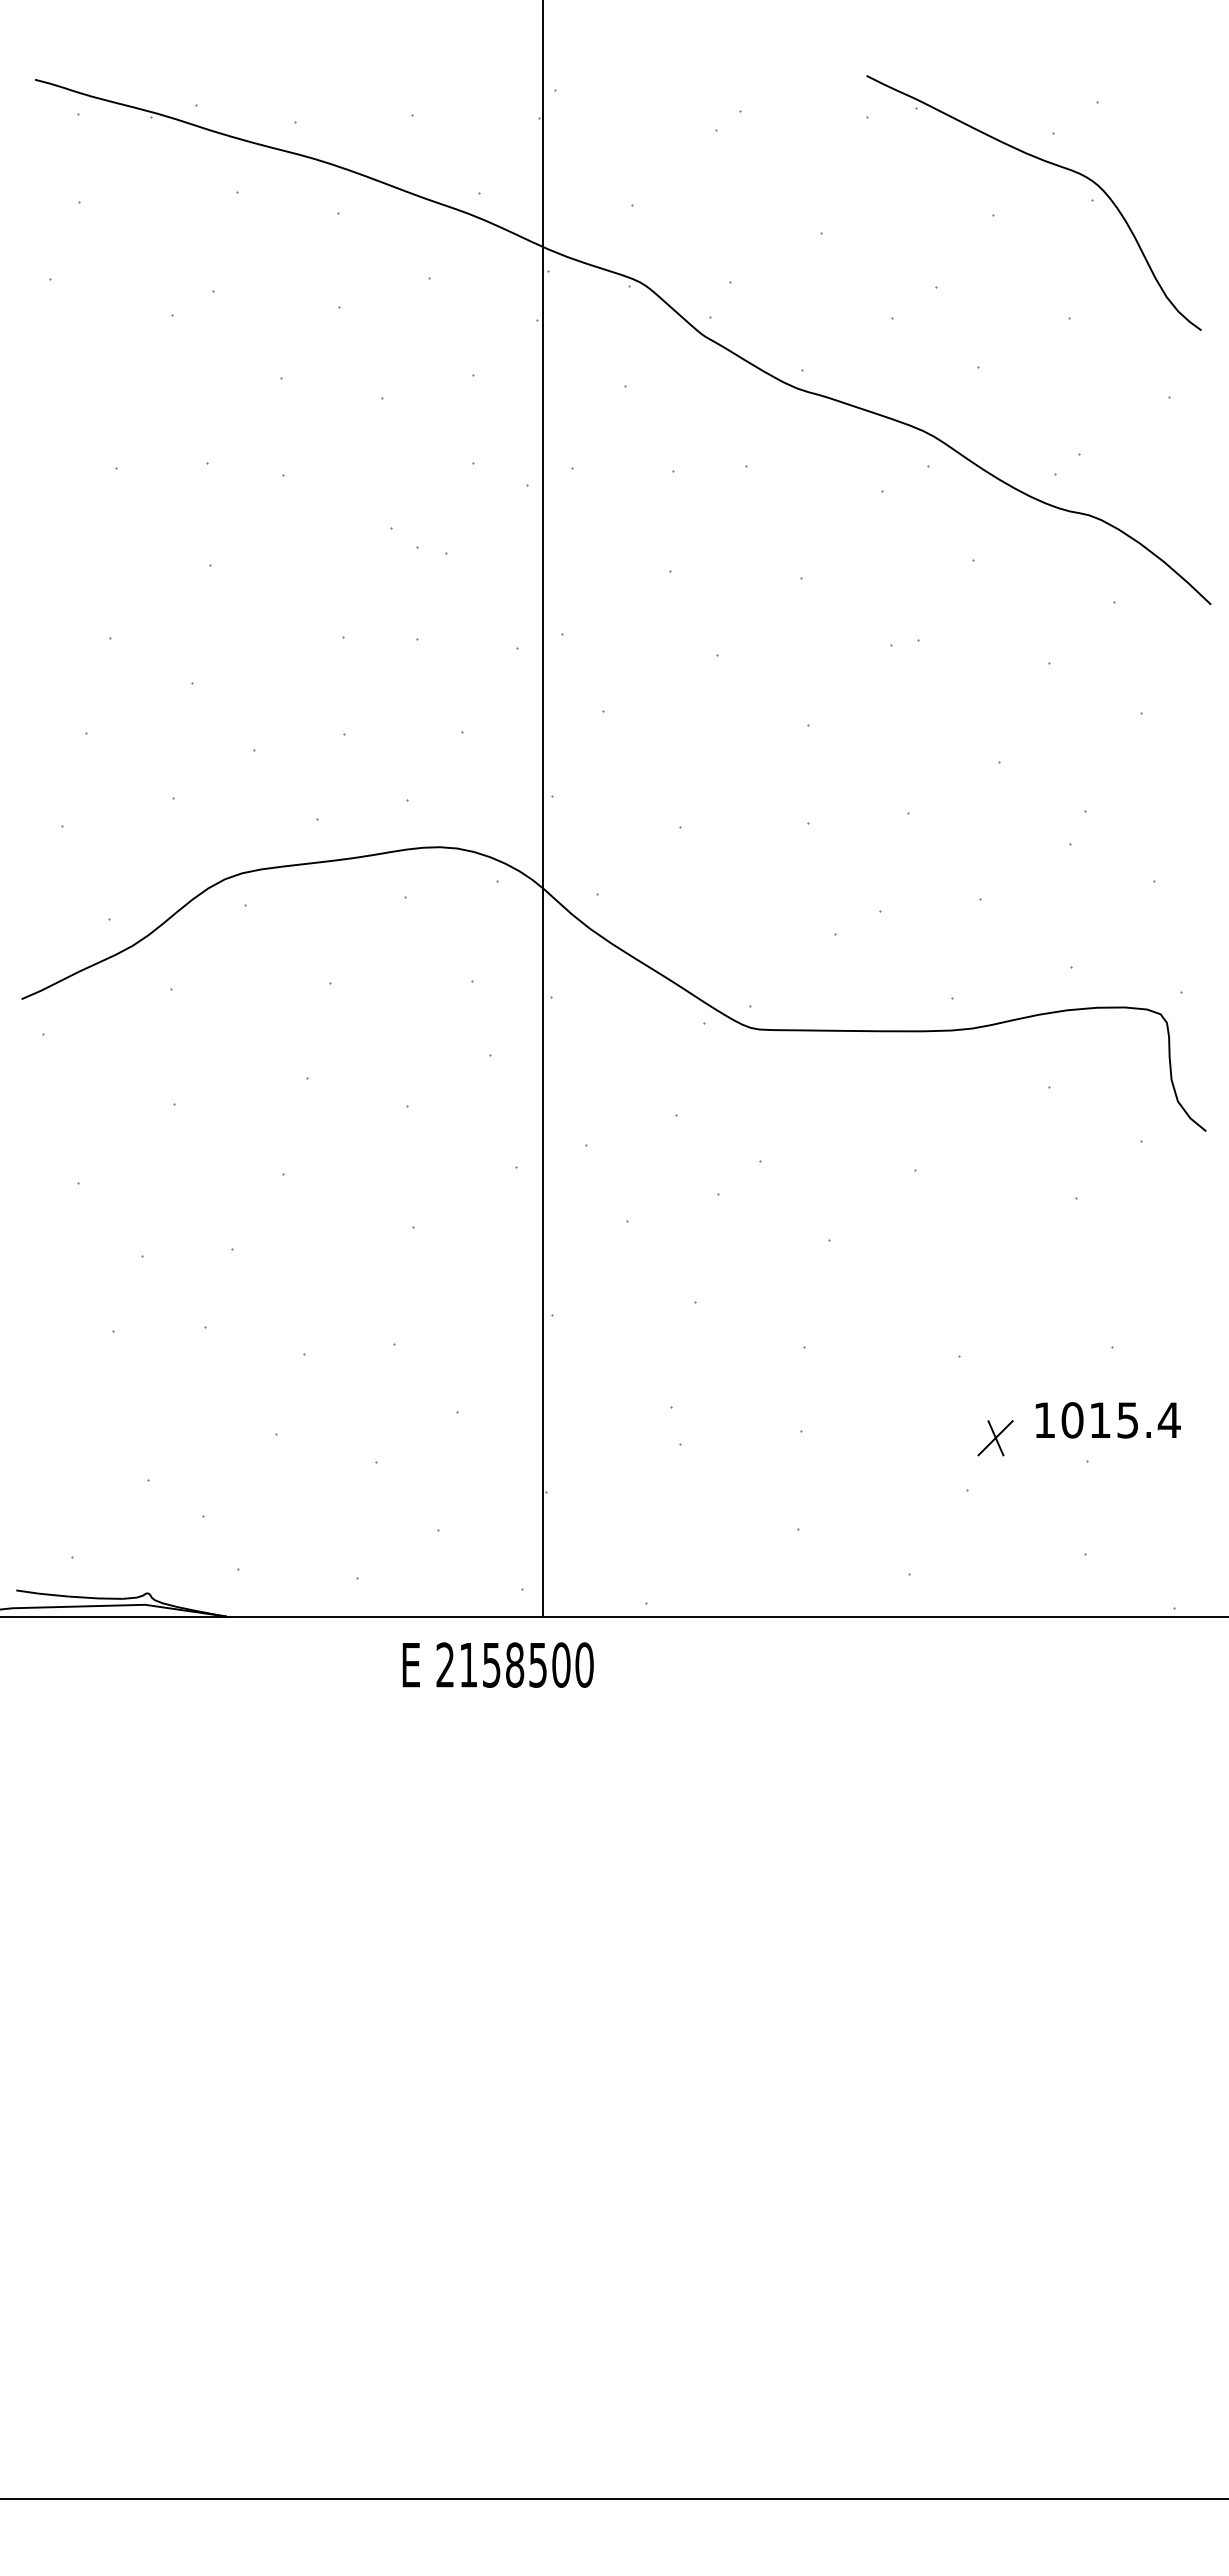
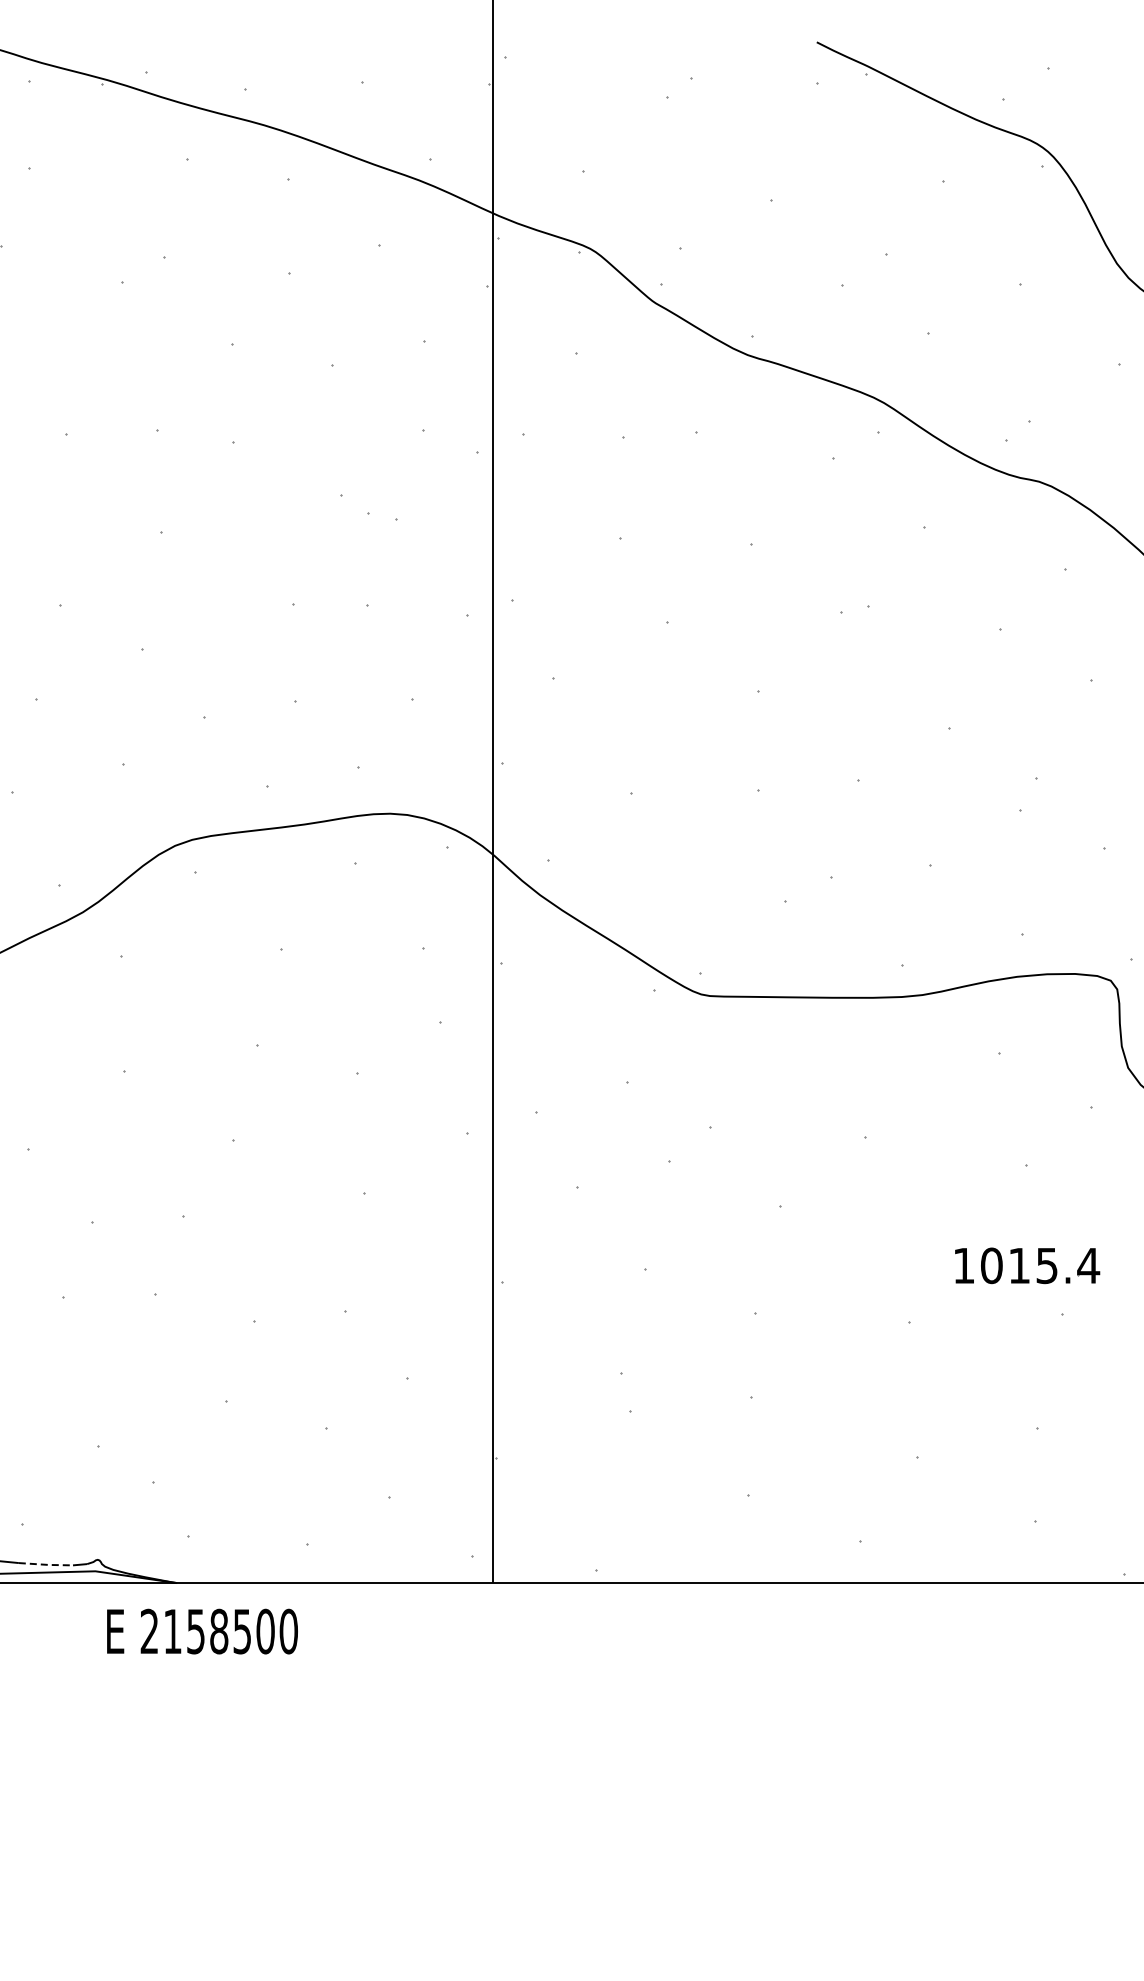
part: (1107, 1420) -> (1026, 1265), moved
part: (995, 1438) -> (945, 1404), removed
line: (96, 1598) -> (46, 1564), solid -> dashed
text: (497, 1664) -> (201, 1630), moved

